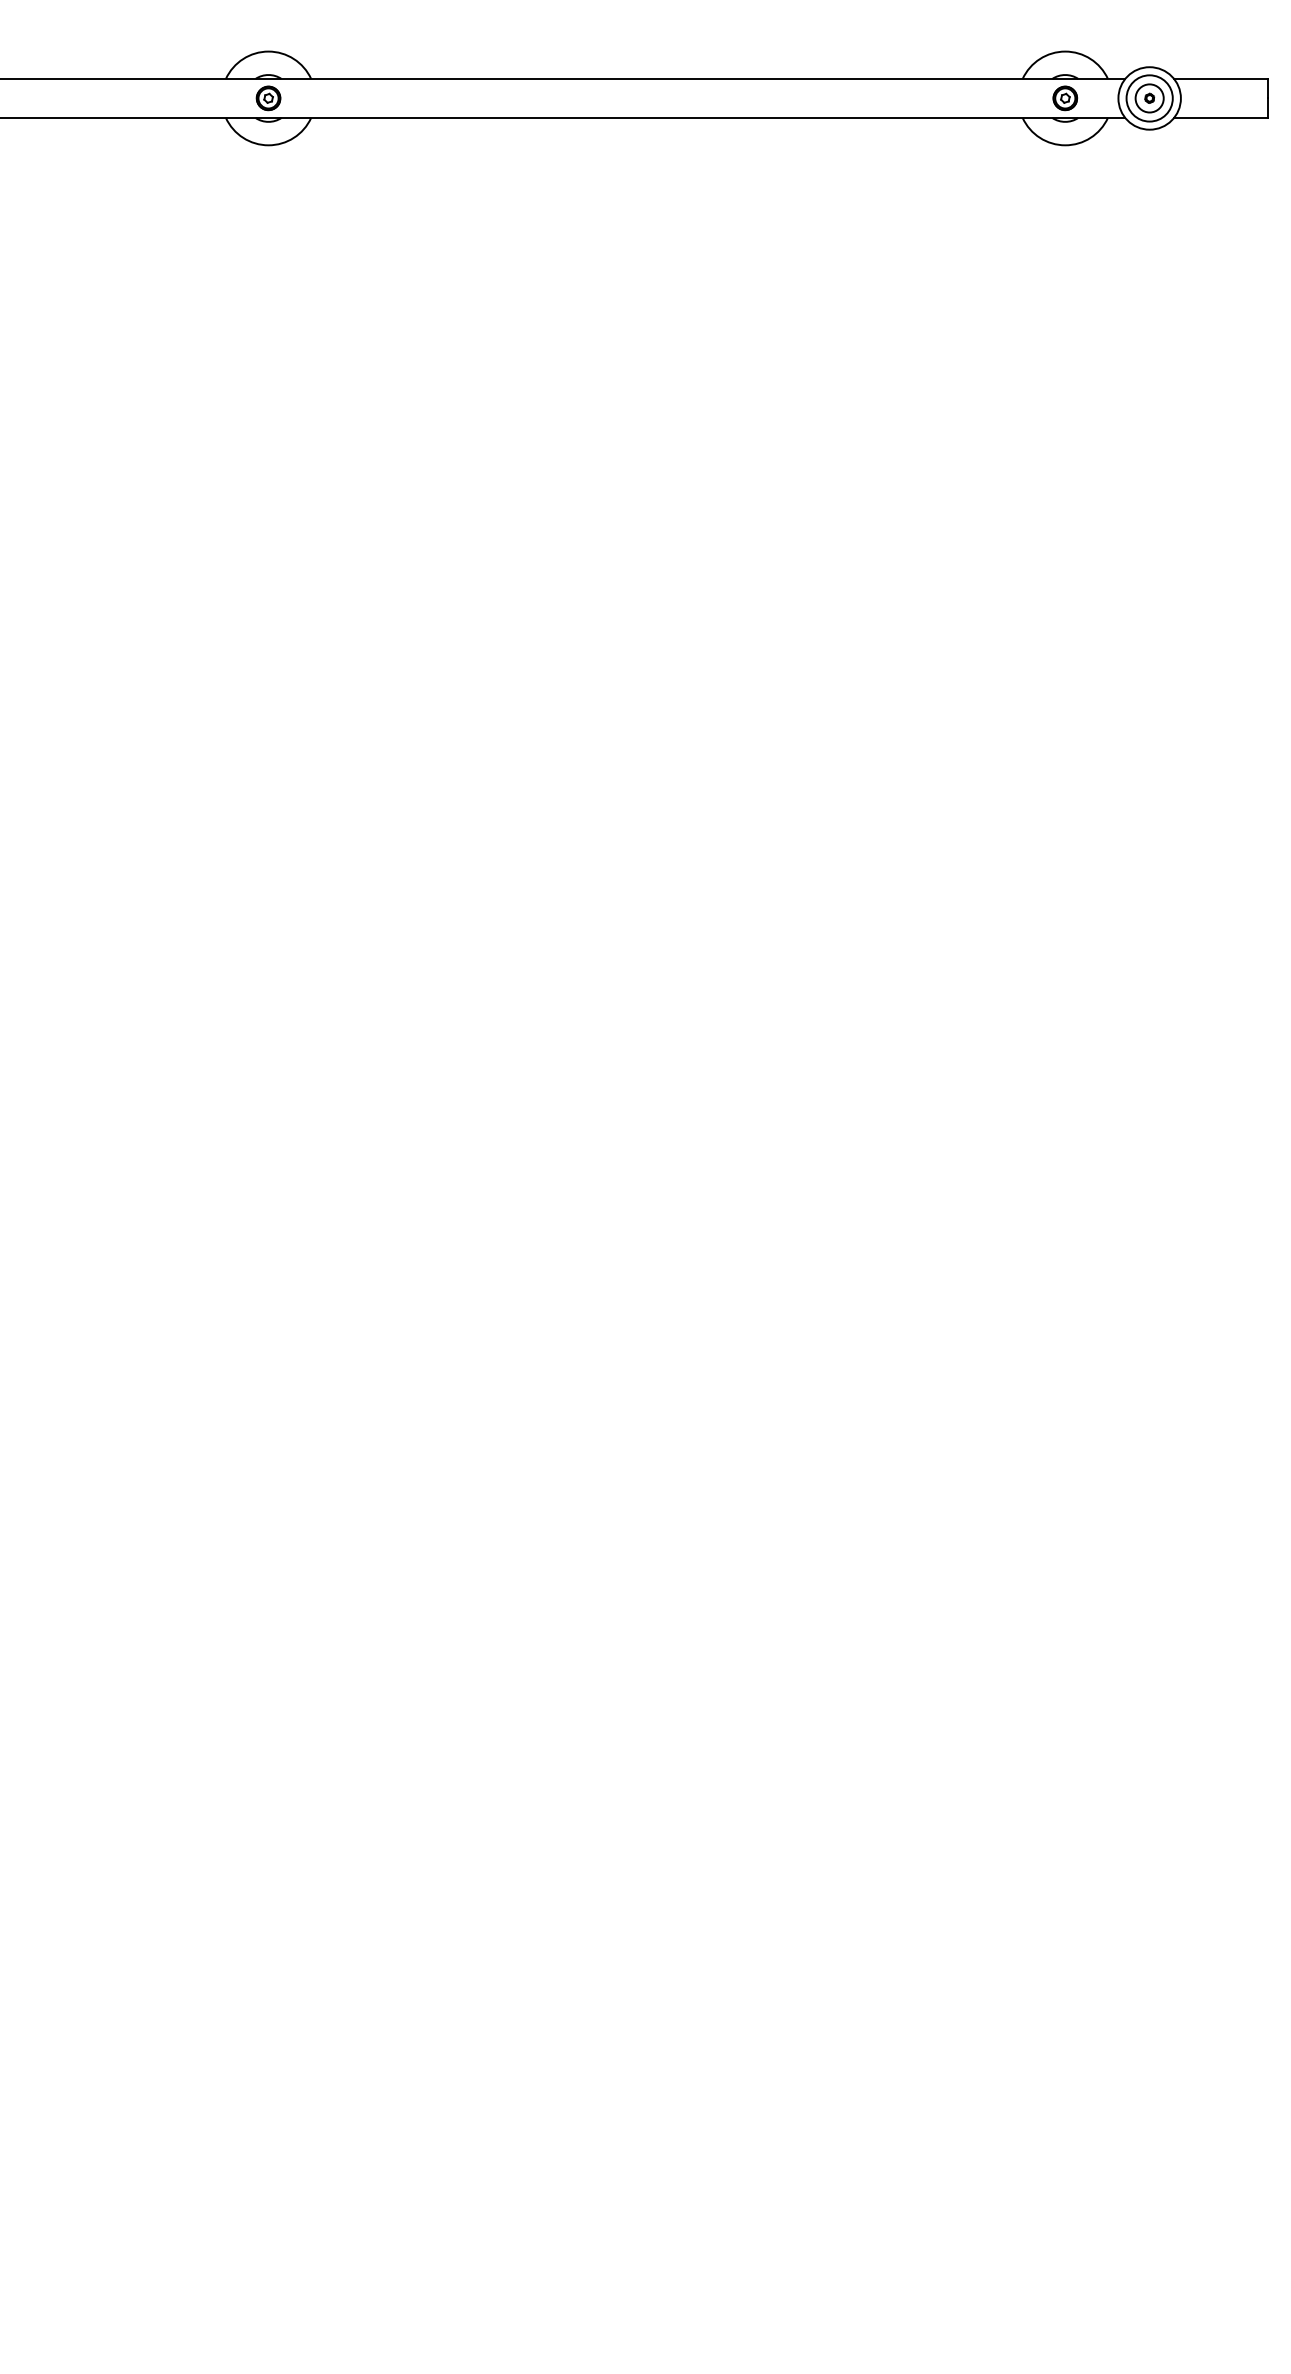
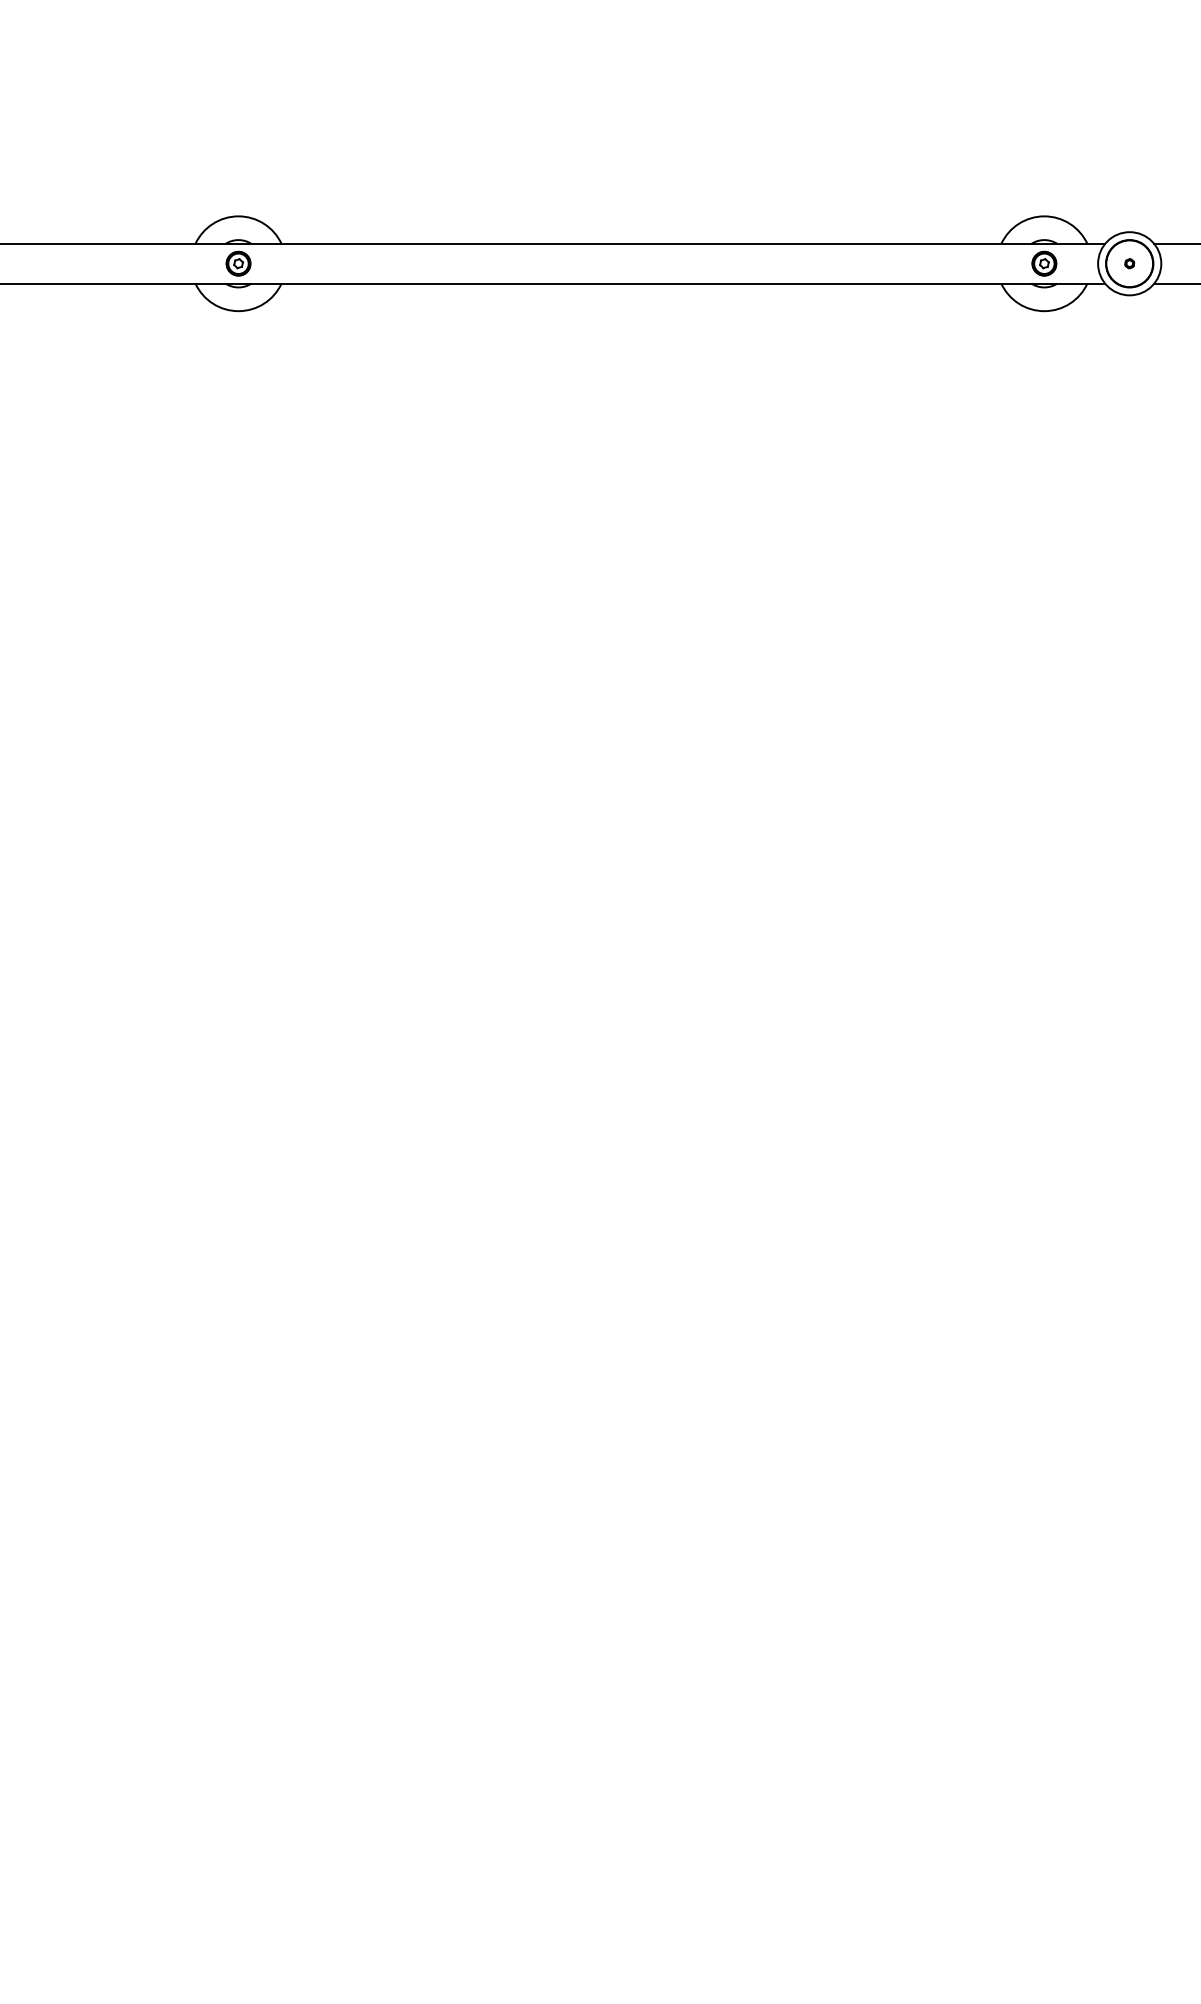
circle: (1149, 98) -> (1129, 263), size x1.67

